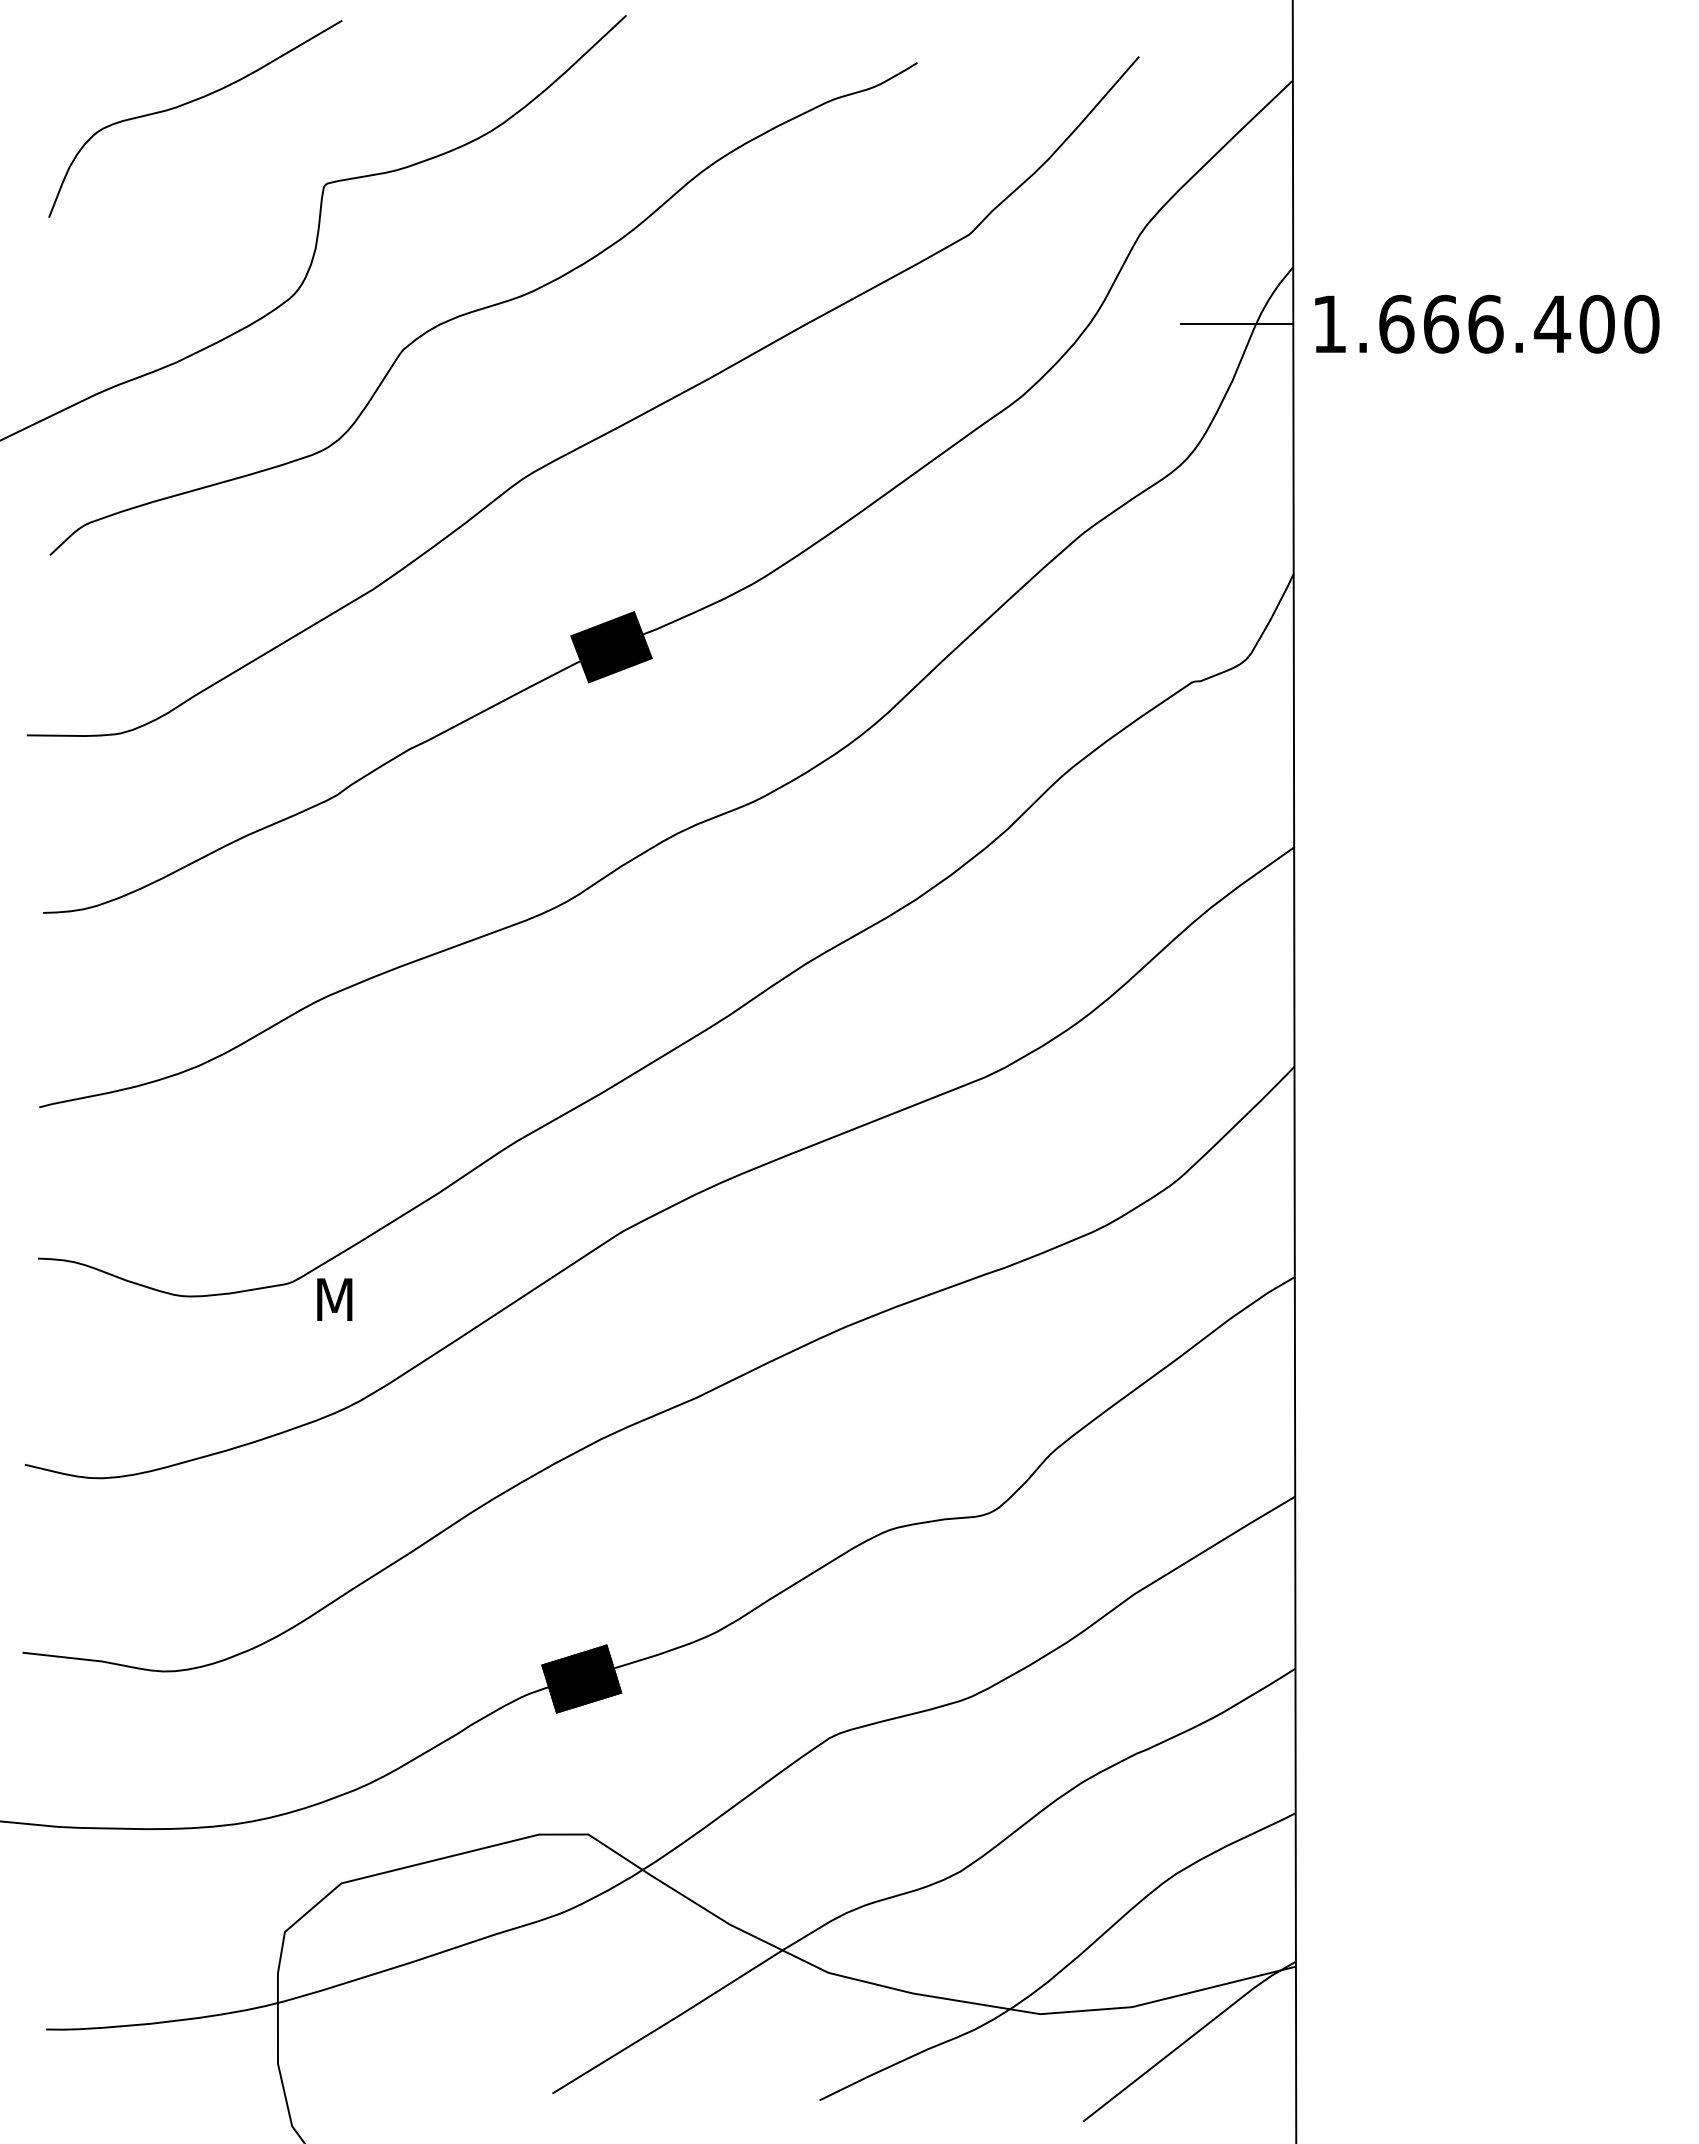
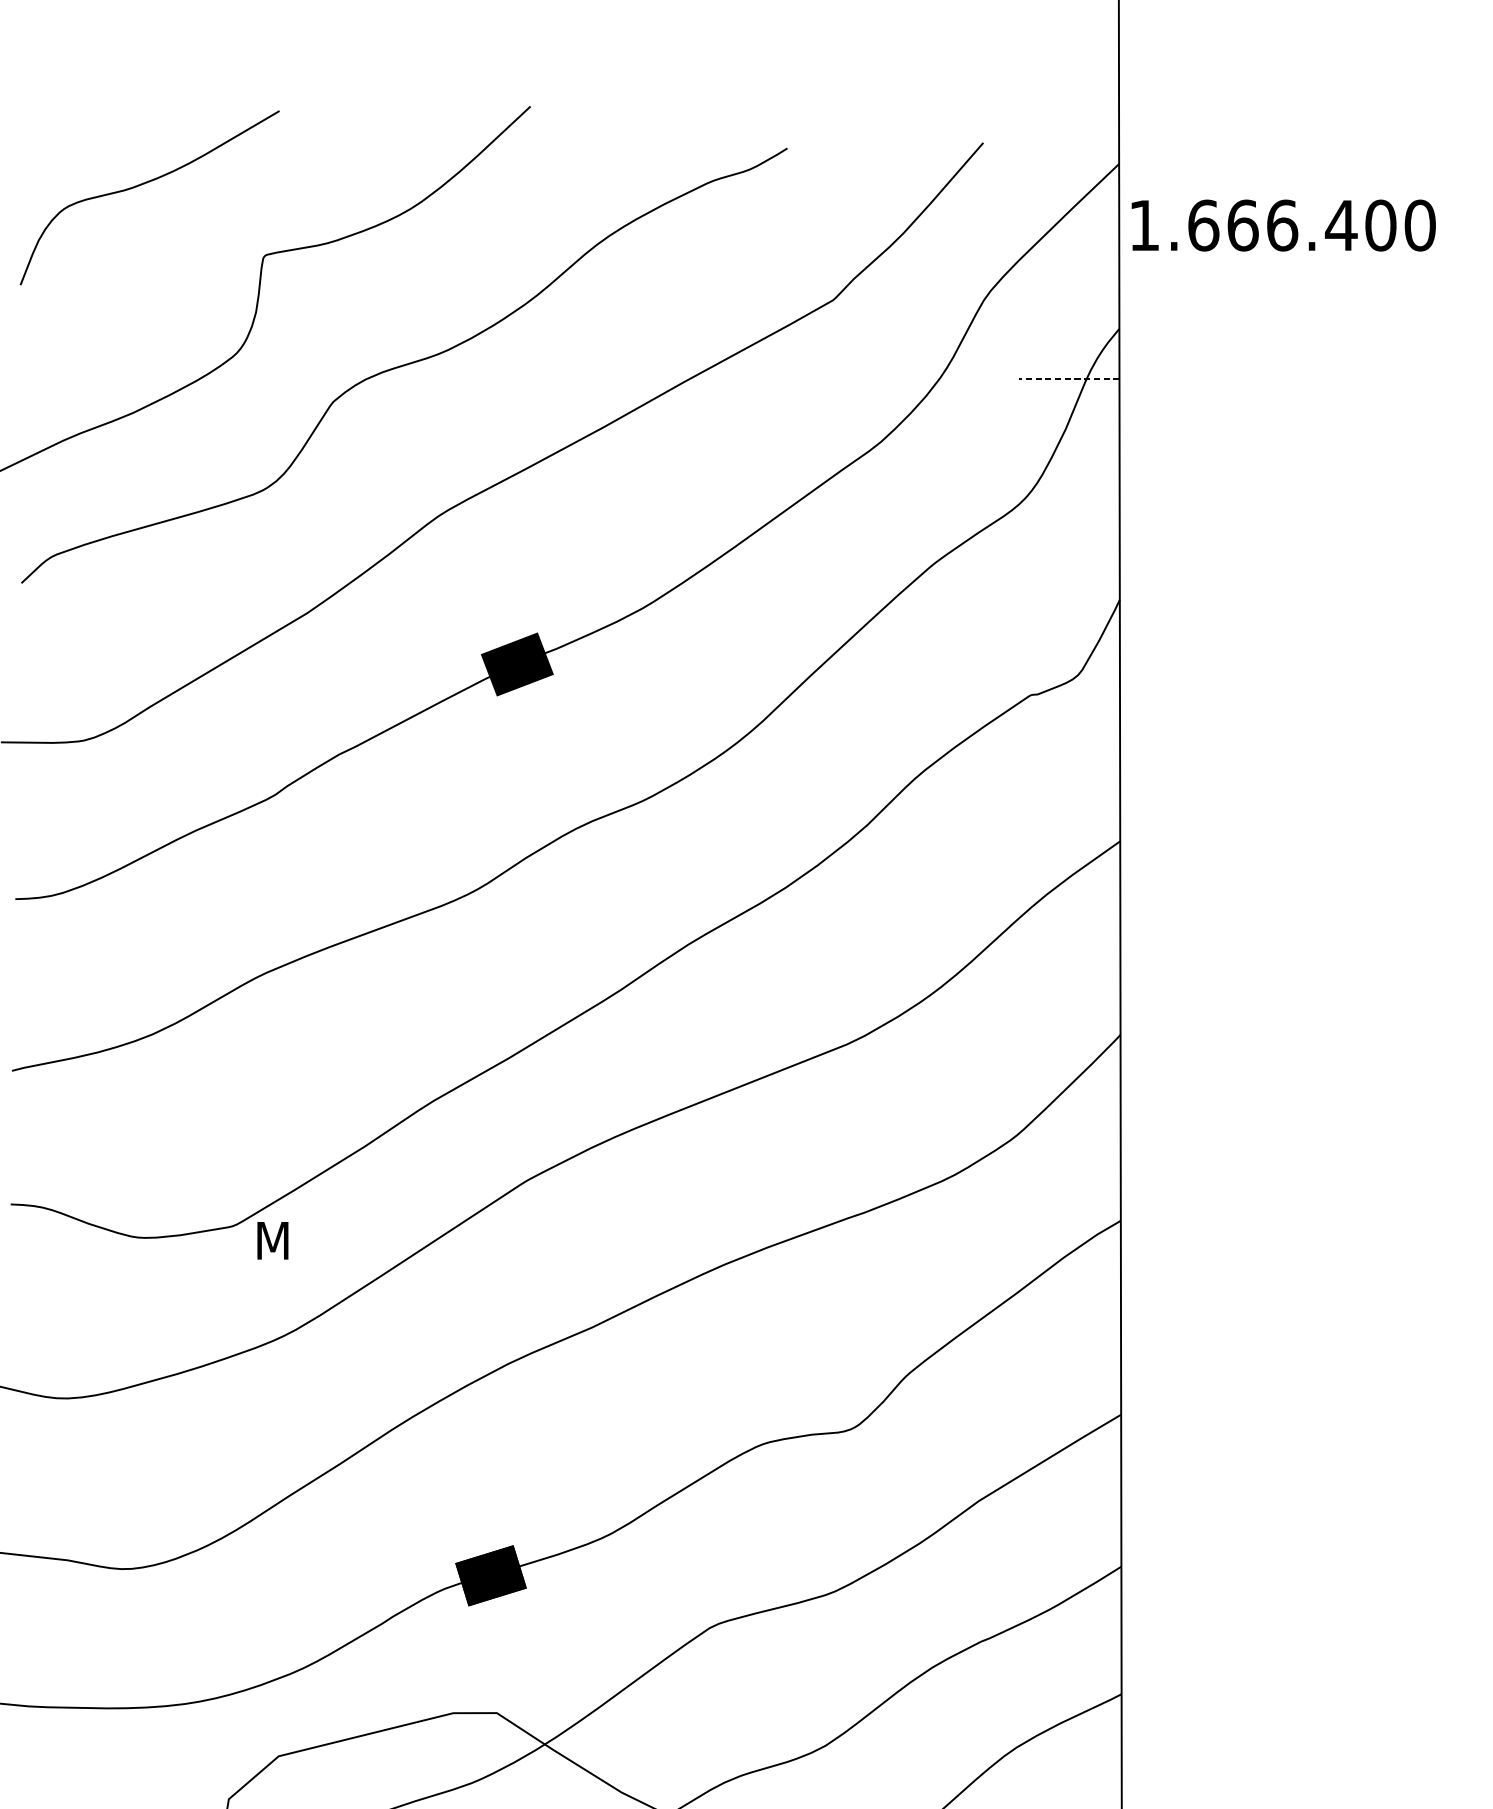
text: (1487, 323) -> (1283, 224), moved
line: (1236, 324) -> (1069, 379), solid -> dashed

